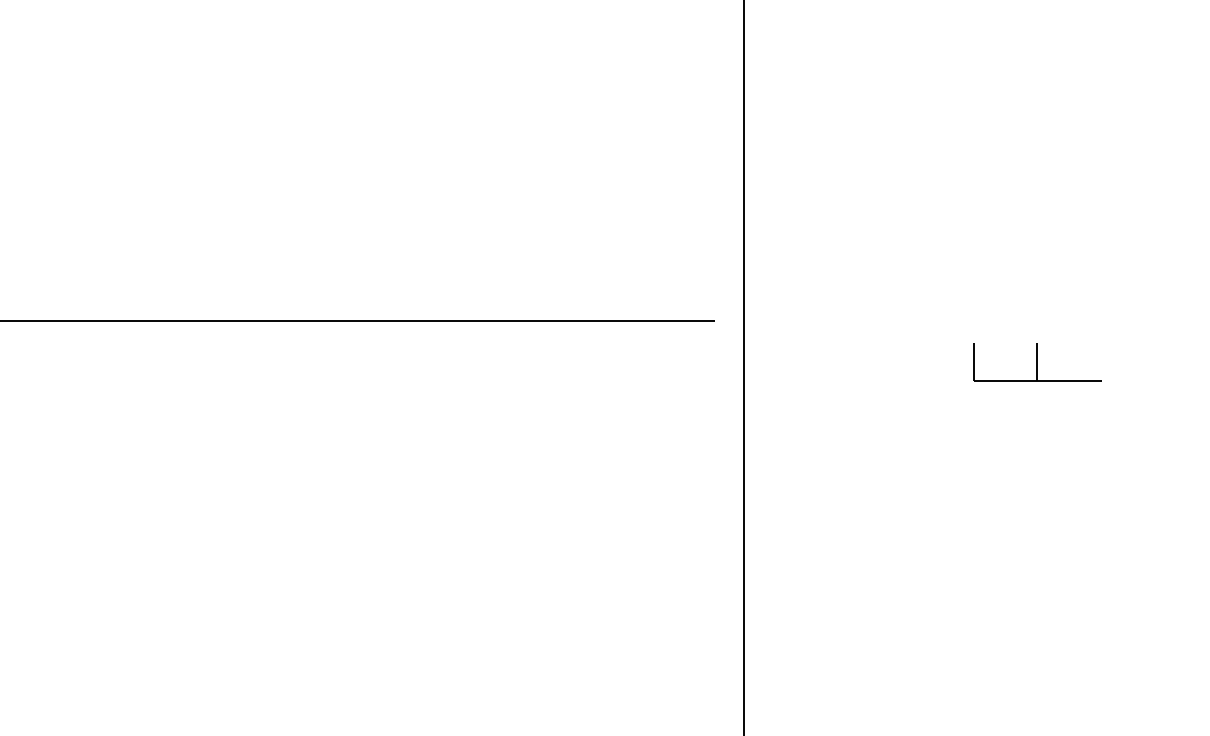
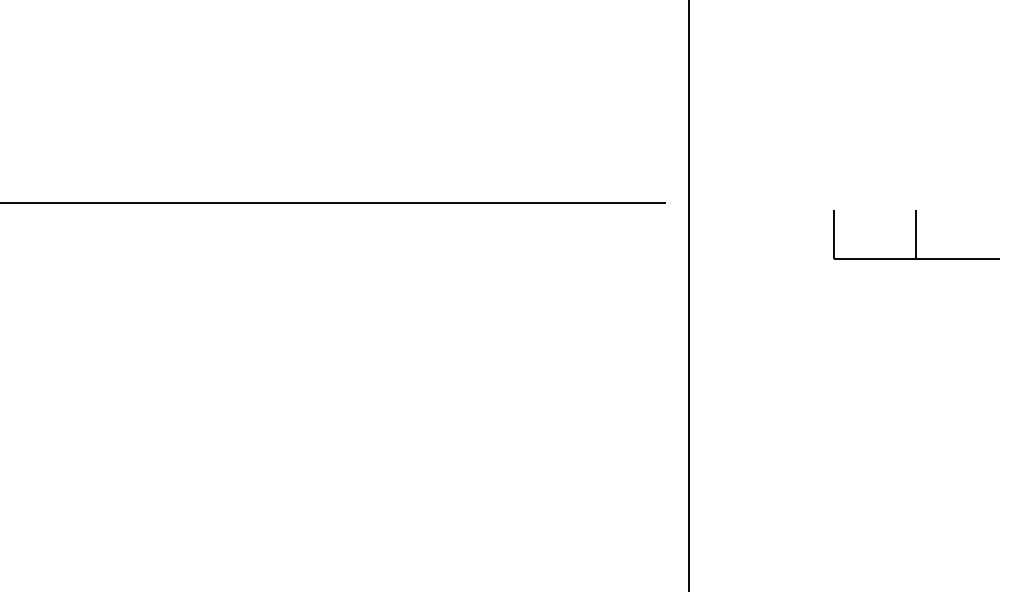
part: (1037, 361) -> (916, 234), size x1.67

